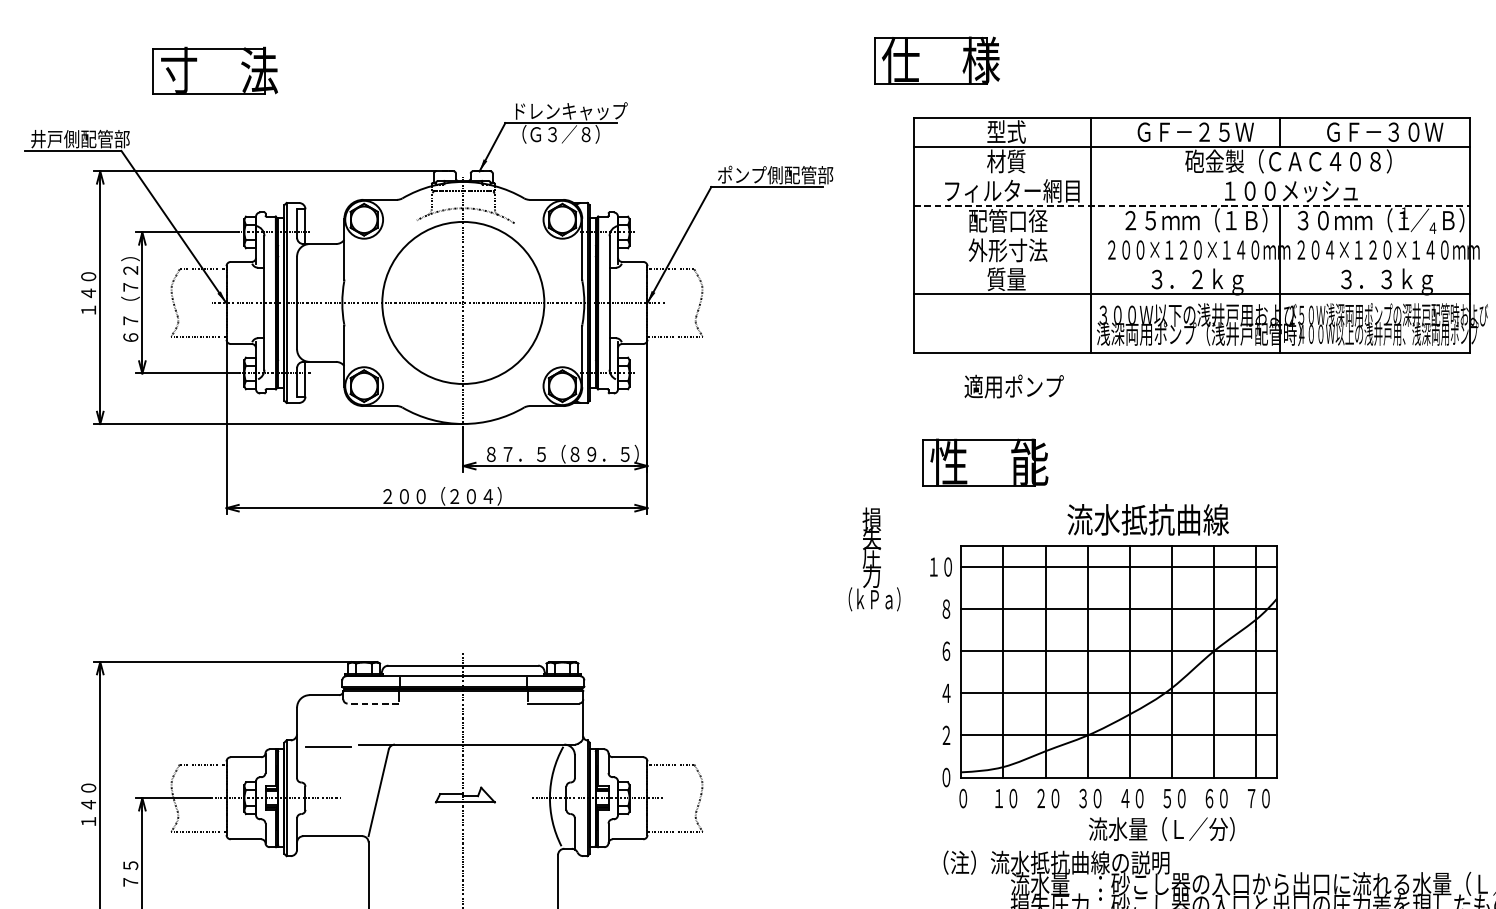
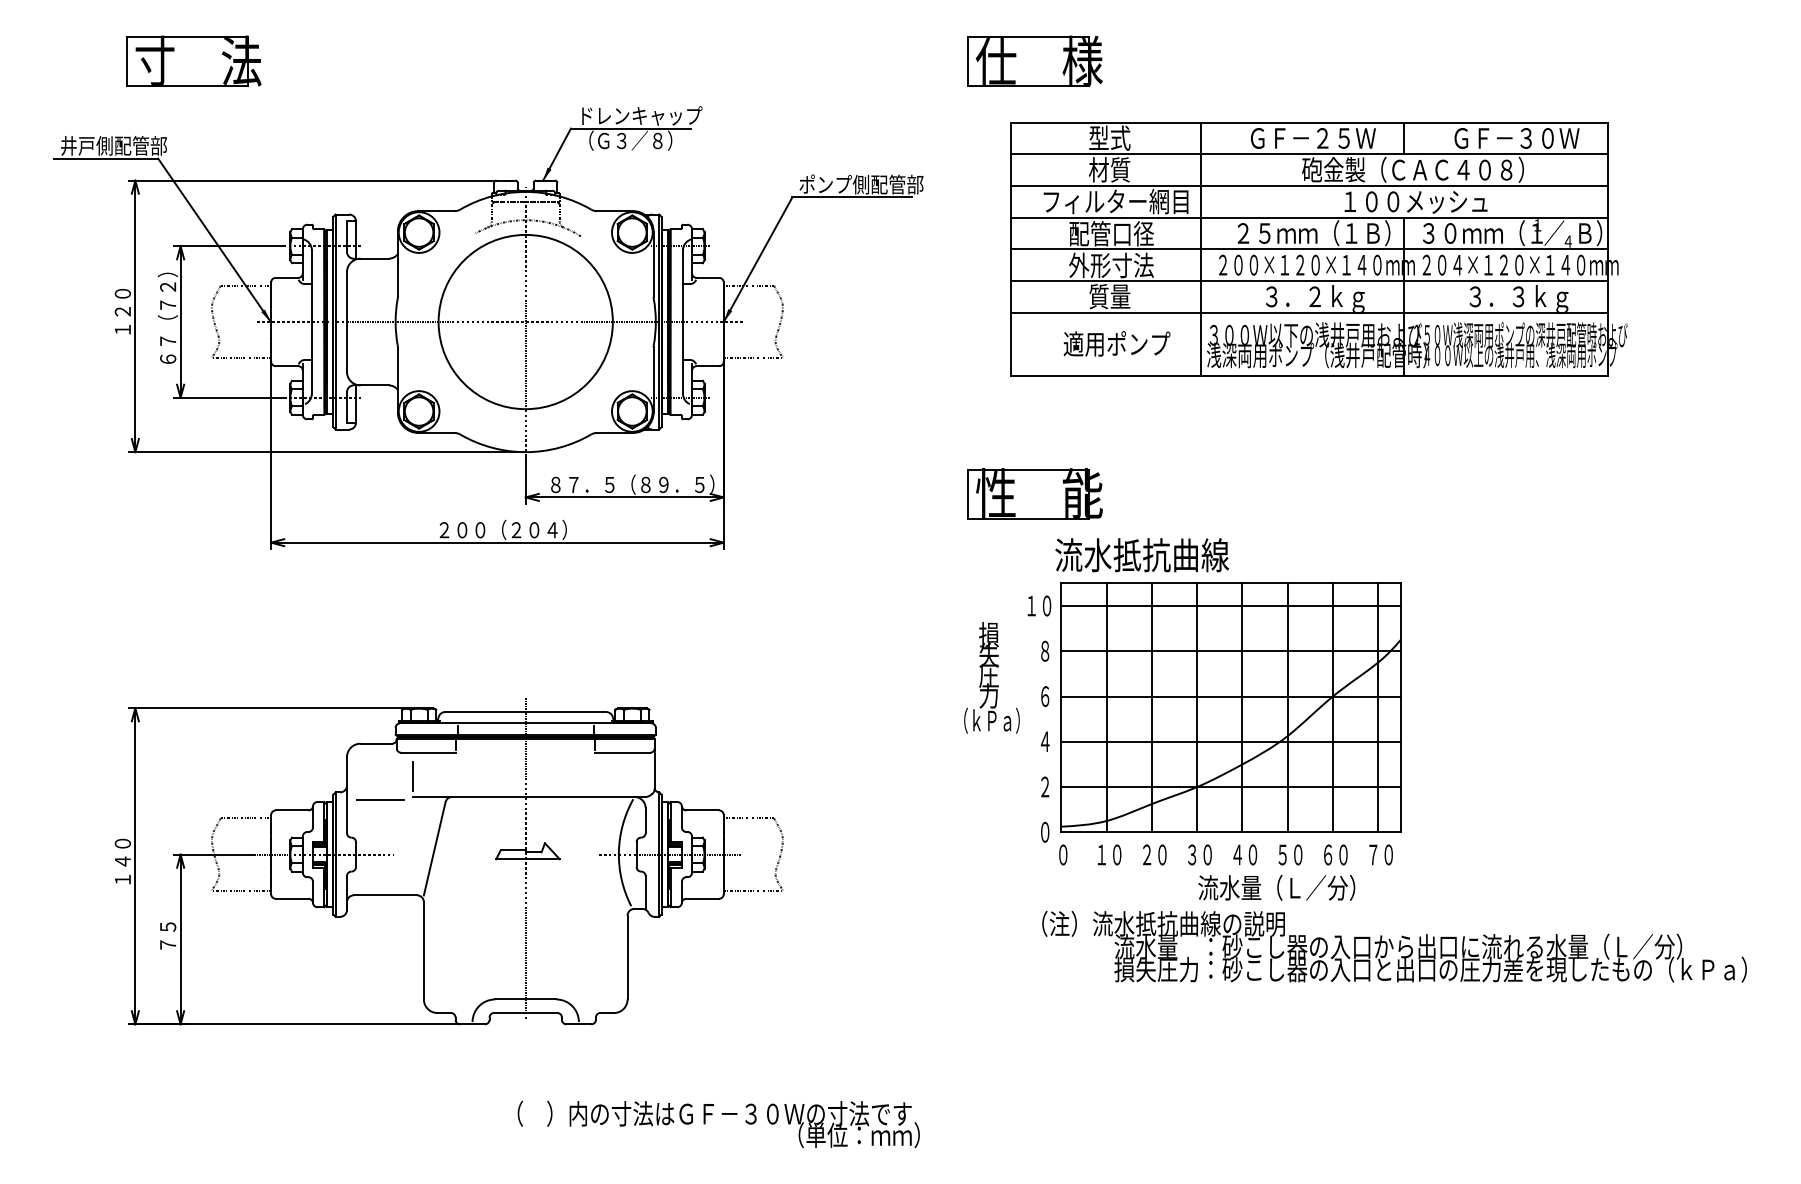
part: (214, 69) -> (193, 60), moved
line: (1192, 175) -> (1309, 185), added
line: (1192, 205) -> (1309, 217), dashed -> solid
line: (1192, 235) -> (1309, 249), added
line: (1192, 265) -> (1309, 281), added
text: (88, 293) -> (122, 311), １４０ -> １２０
text: (1013, 386) -> (1116, 343), moved
part: (984, 462) -> (1034, 493), moved
text: (1147, 520) -> (1141, 555), moved
text: (874, 559) -> (991, 677), moved
line: (372, 703) -> (428, 752), dashed -> solid
line: (358, 725) -> (413, 776), added

